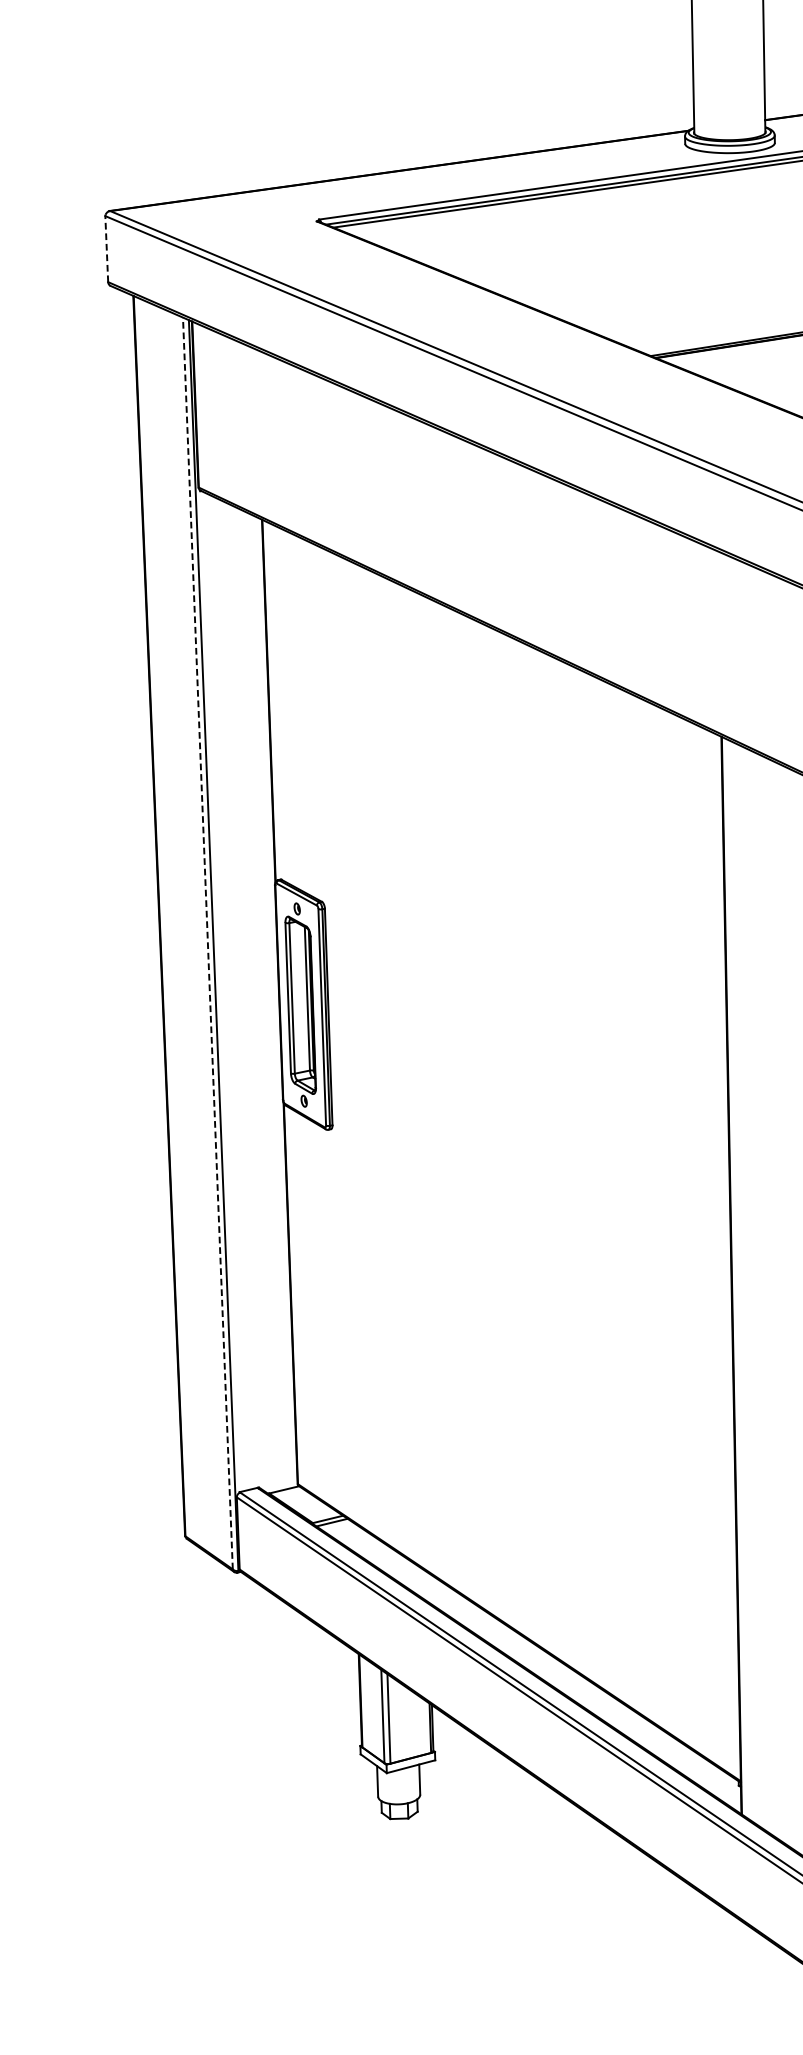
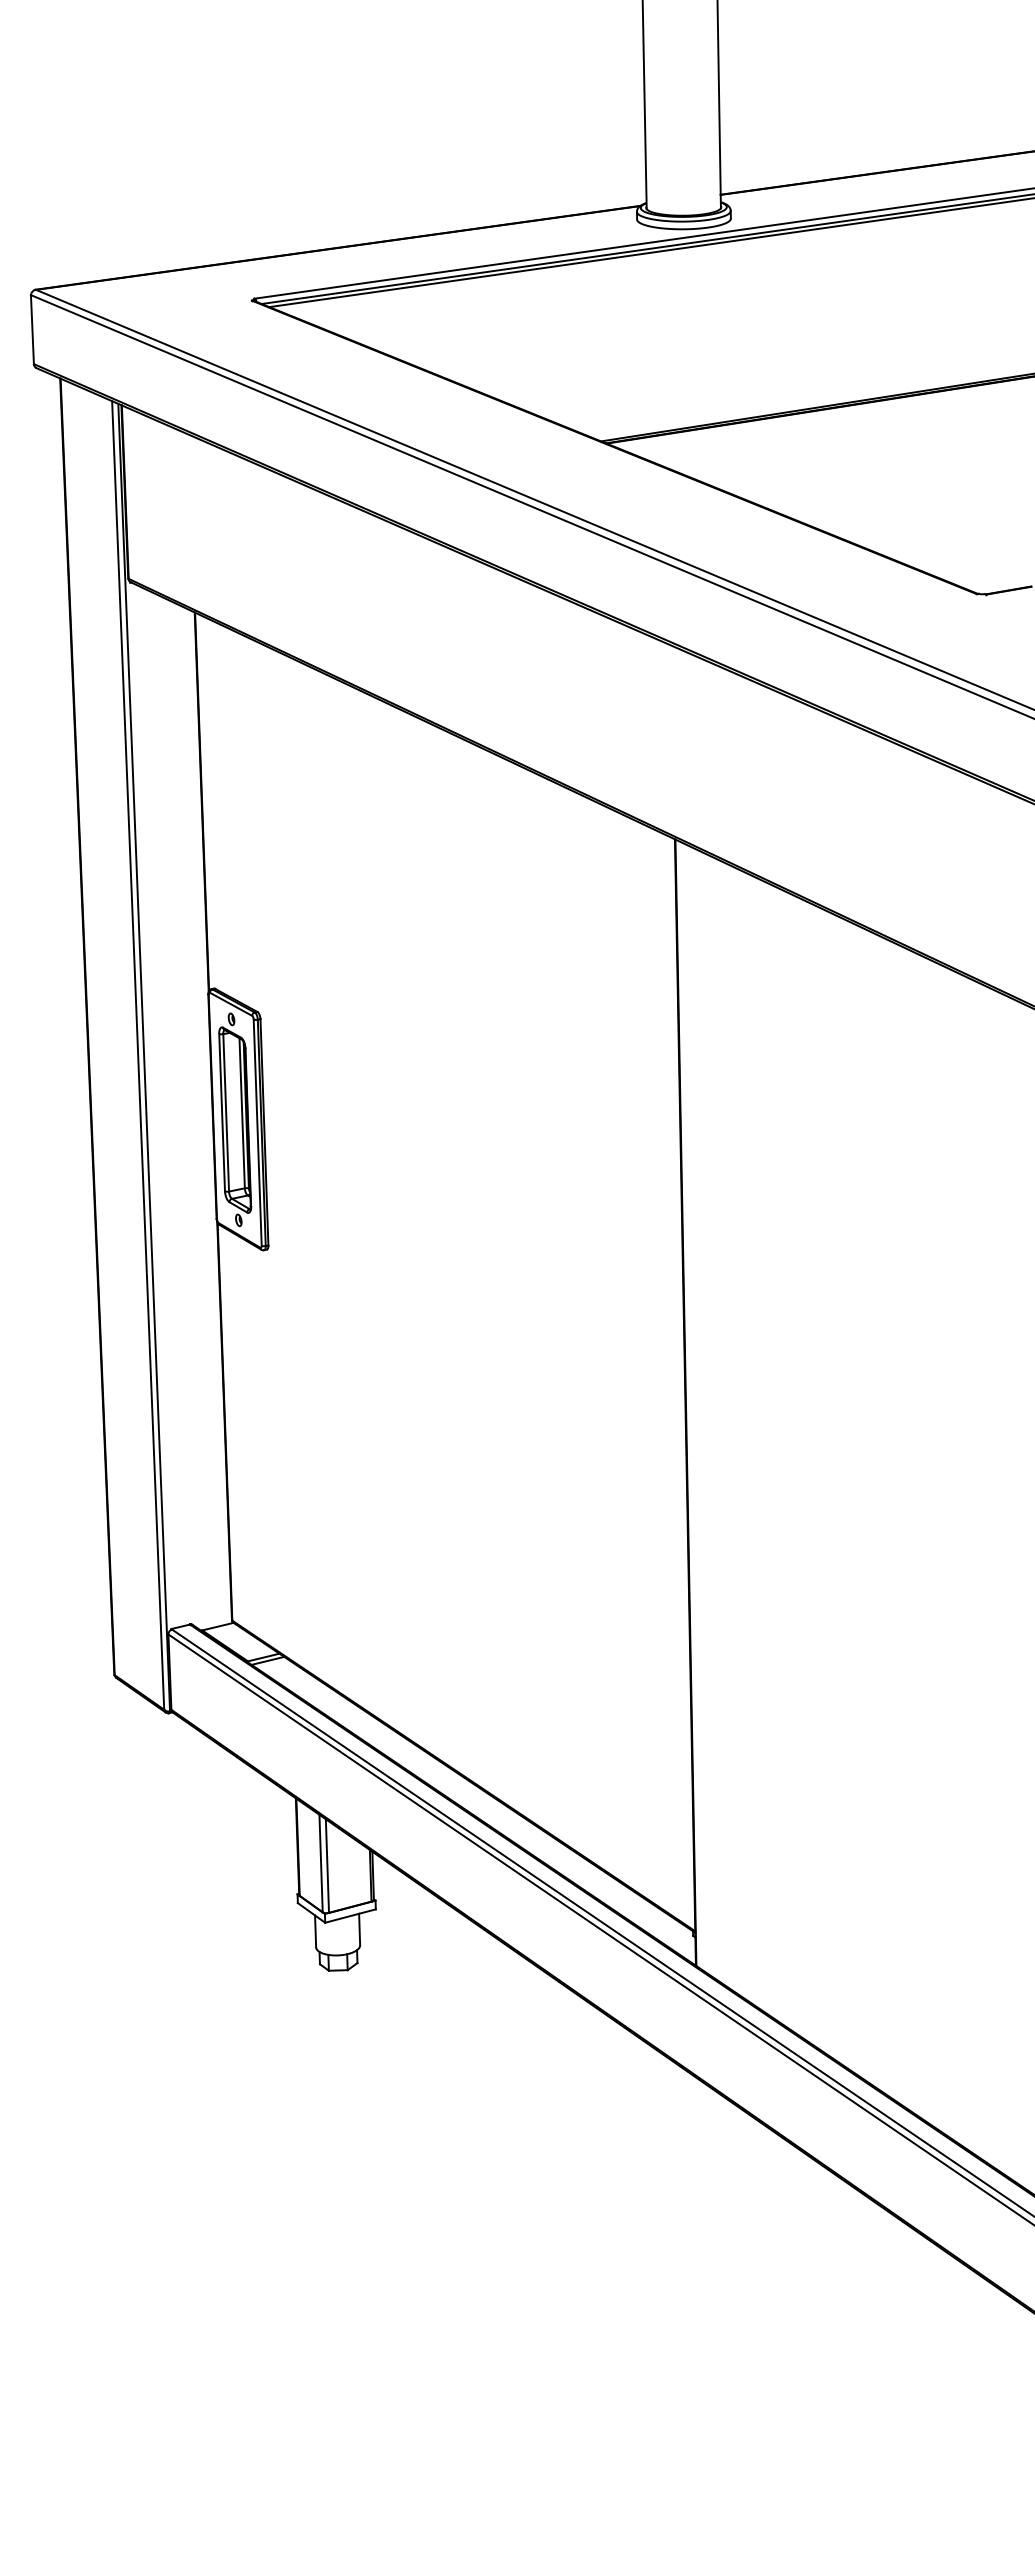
line: (106, 249) -> (32, 329), dashed -> solid
line: (208, 943) -> (138, 1055), dashed -> solid

